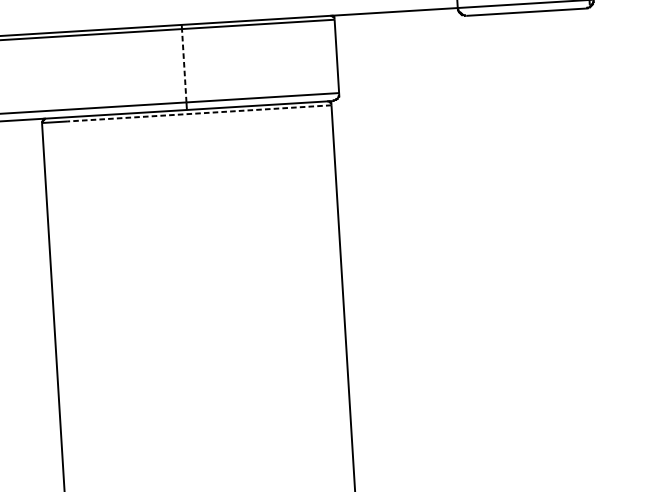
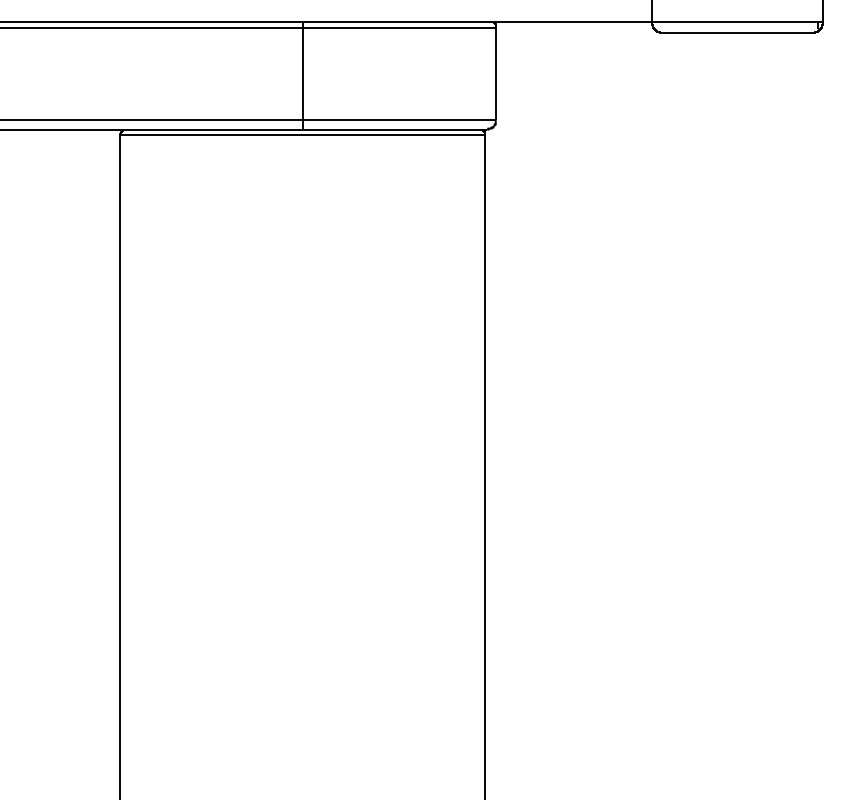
line: (184, 65) -> (303, 73), dashed -> solid
line: (199, 113) -> (318, 134), dashed -> solid

